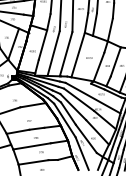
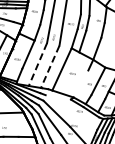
line: (53, 54) -> (37, 65), solid -> dashed
line: (66, 54) -> (50, 67), solid -> dashed
line: (98, 66) -> (80, 83), removed
line: (92, 97) -> (70, 113), removed

